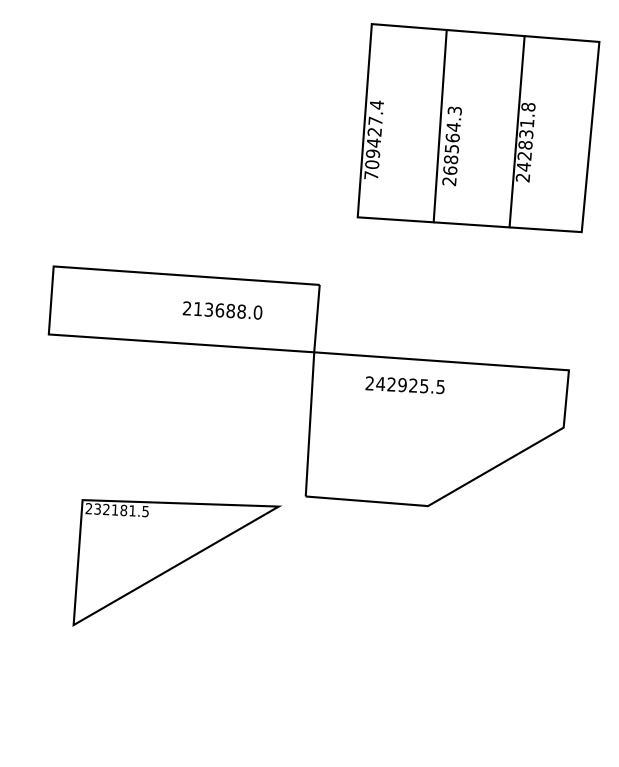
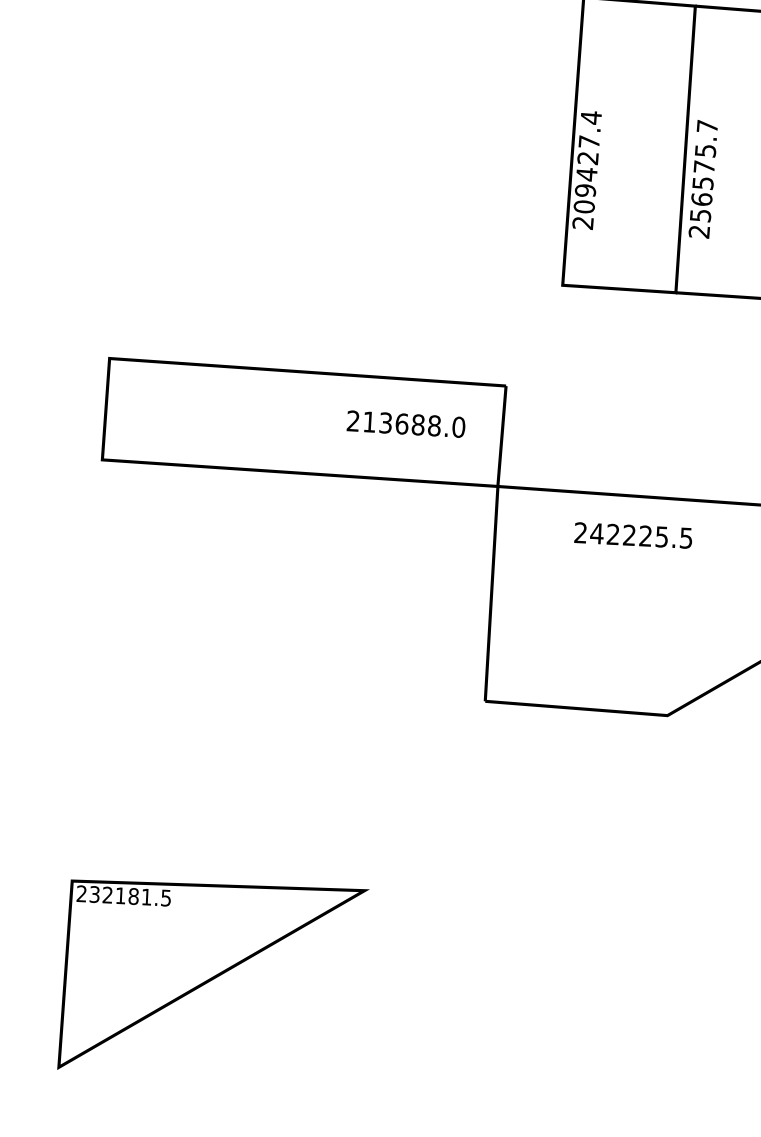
text: (452, 140) -> (703, 170), 268564.3 -> 256575.7
text: (371, 175) -> (583, 222), 709427.4 -> 209427.4
text: (222, 310) -> (405, 424), moved
text: (402, 385) -> (629, 535), 242925.5 -> 242225.5
text: (176, 562) -> (212, 974), moved

